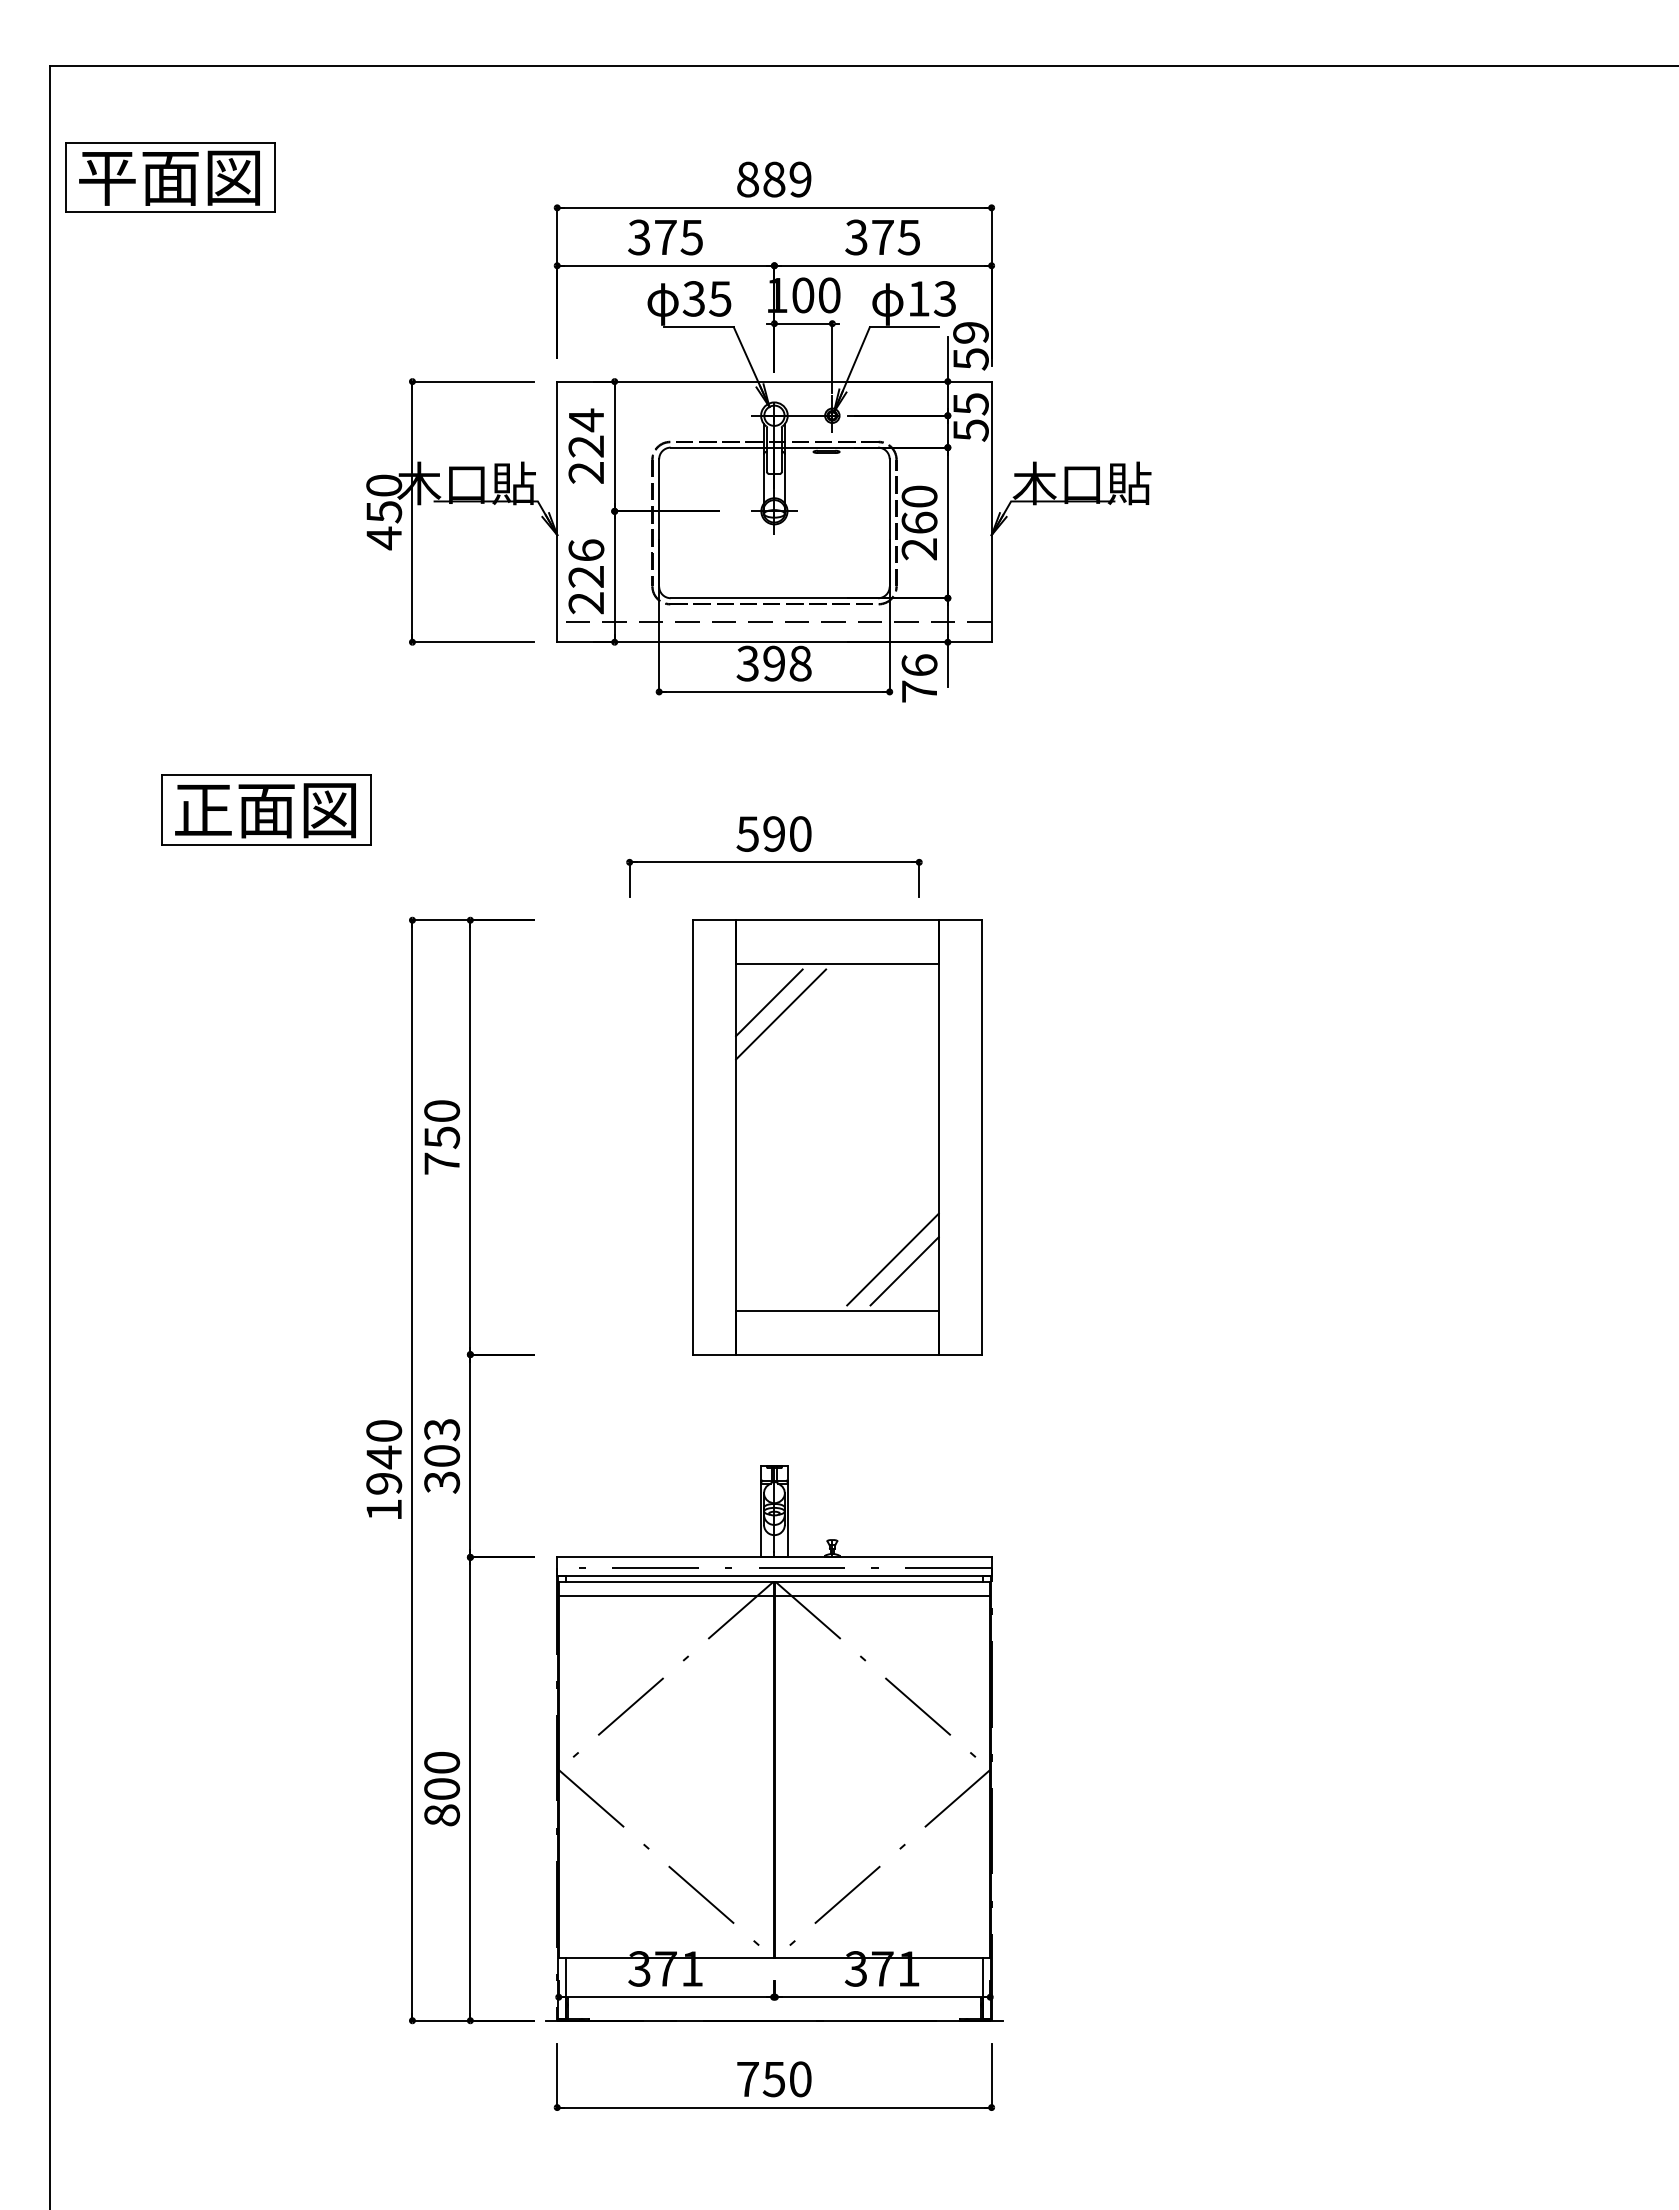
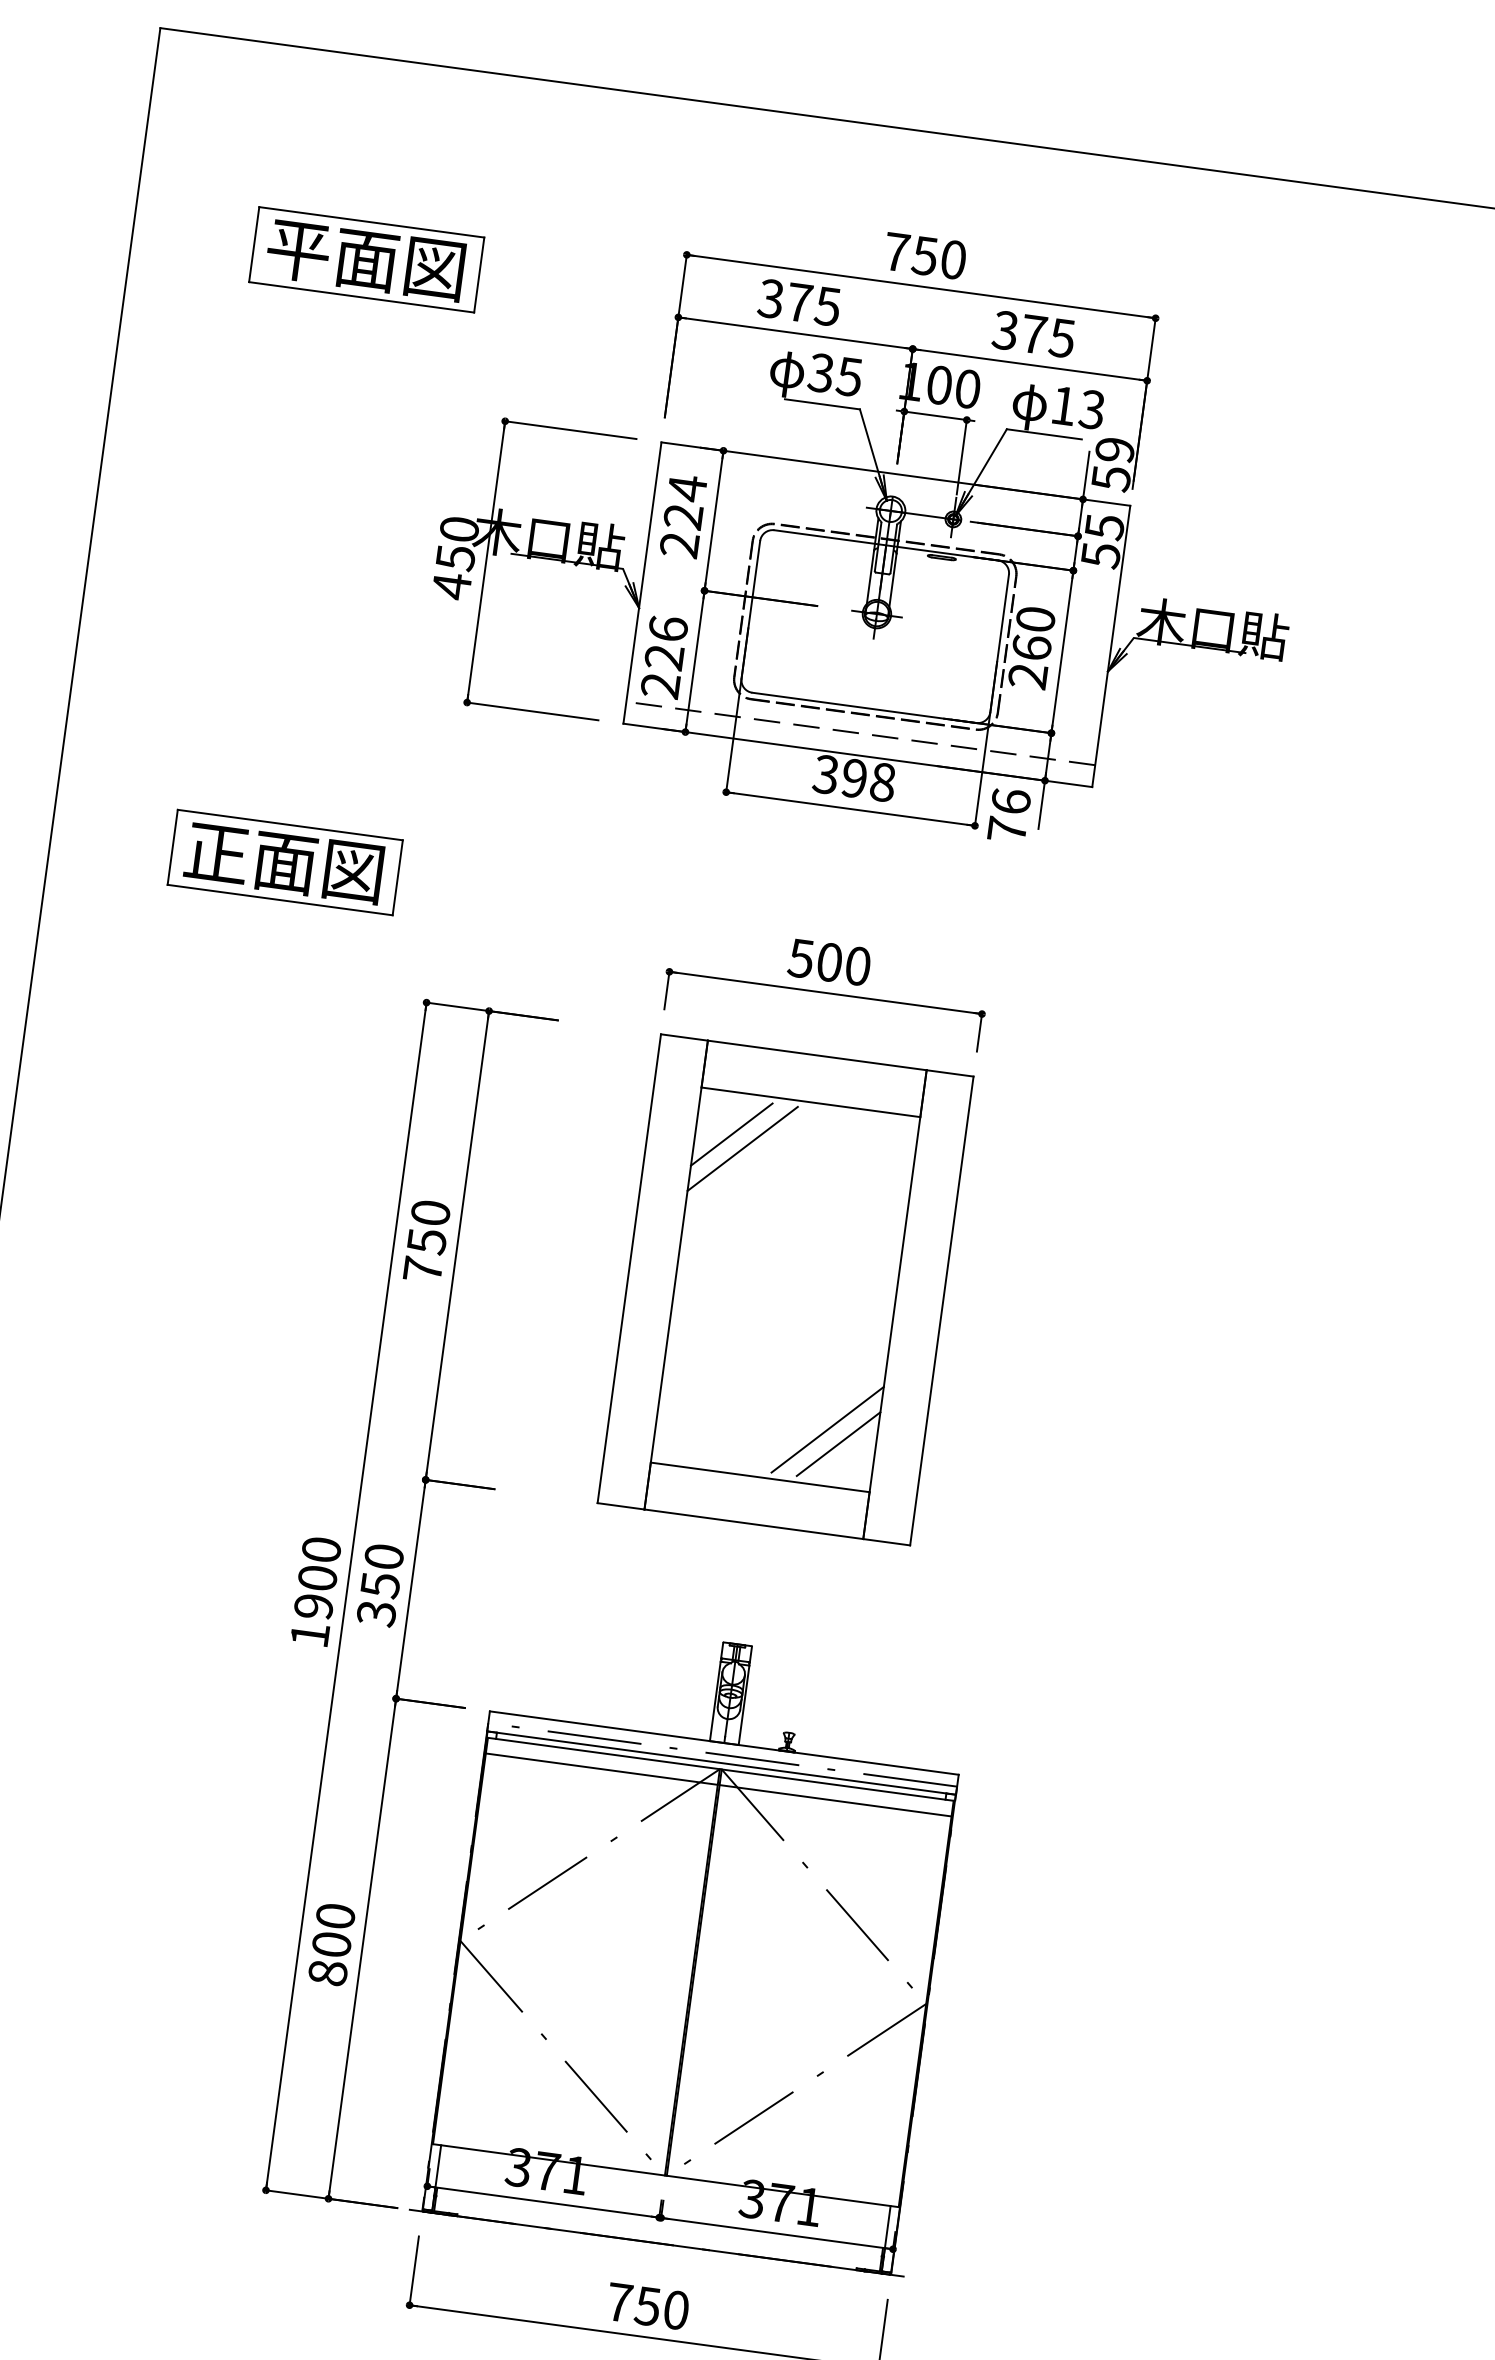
part: (170, 177) -> (366, 259), moved
text: (774, 179) -> (925, 255), 889 -> 750
text: (774, 833) -> (830, 961), 590 -> 500
part: (837, 1137) -> (785, 1289), moved
text: (441, 1442) -> (381, 1570), 303 -> 350
text: (384, 1457) -> (318, 1578), 1940 -> 1900

